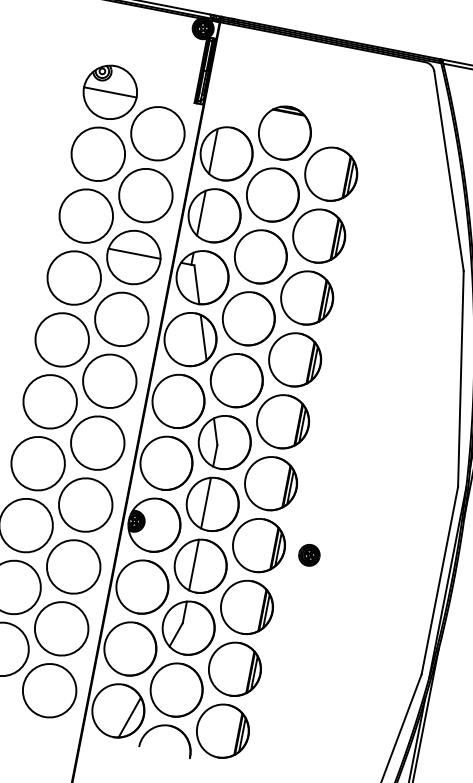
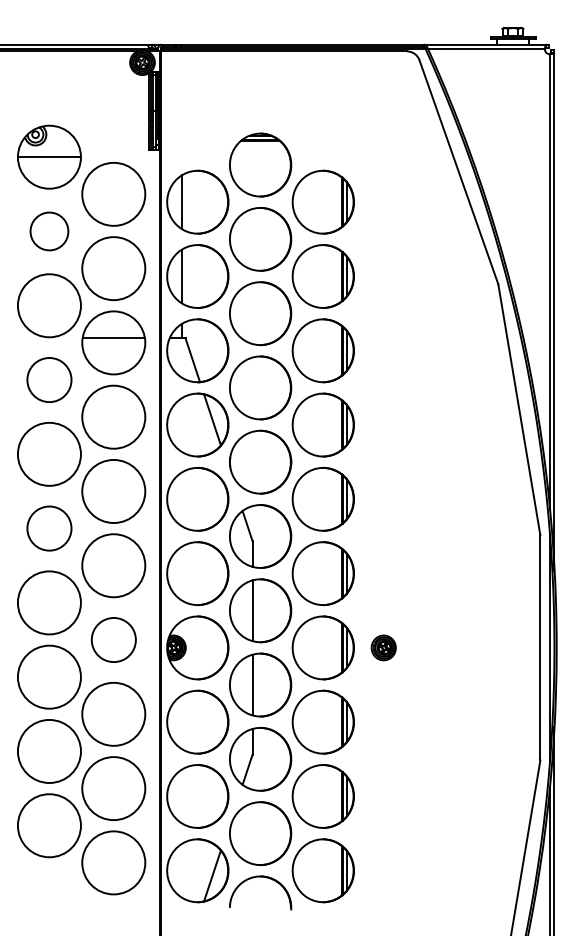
circle: (98, 154) -> (49, 231), size x0.6
circle: (73, 277) -> (48, 379), size x0.7
circle: (50, 401) -> (49, 528), size x0.7
circle: (85, 504) -> (113, 639), size x0.7

